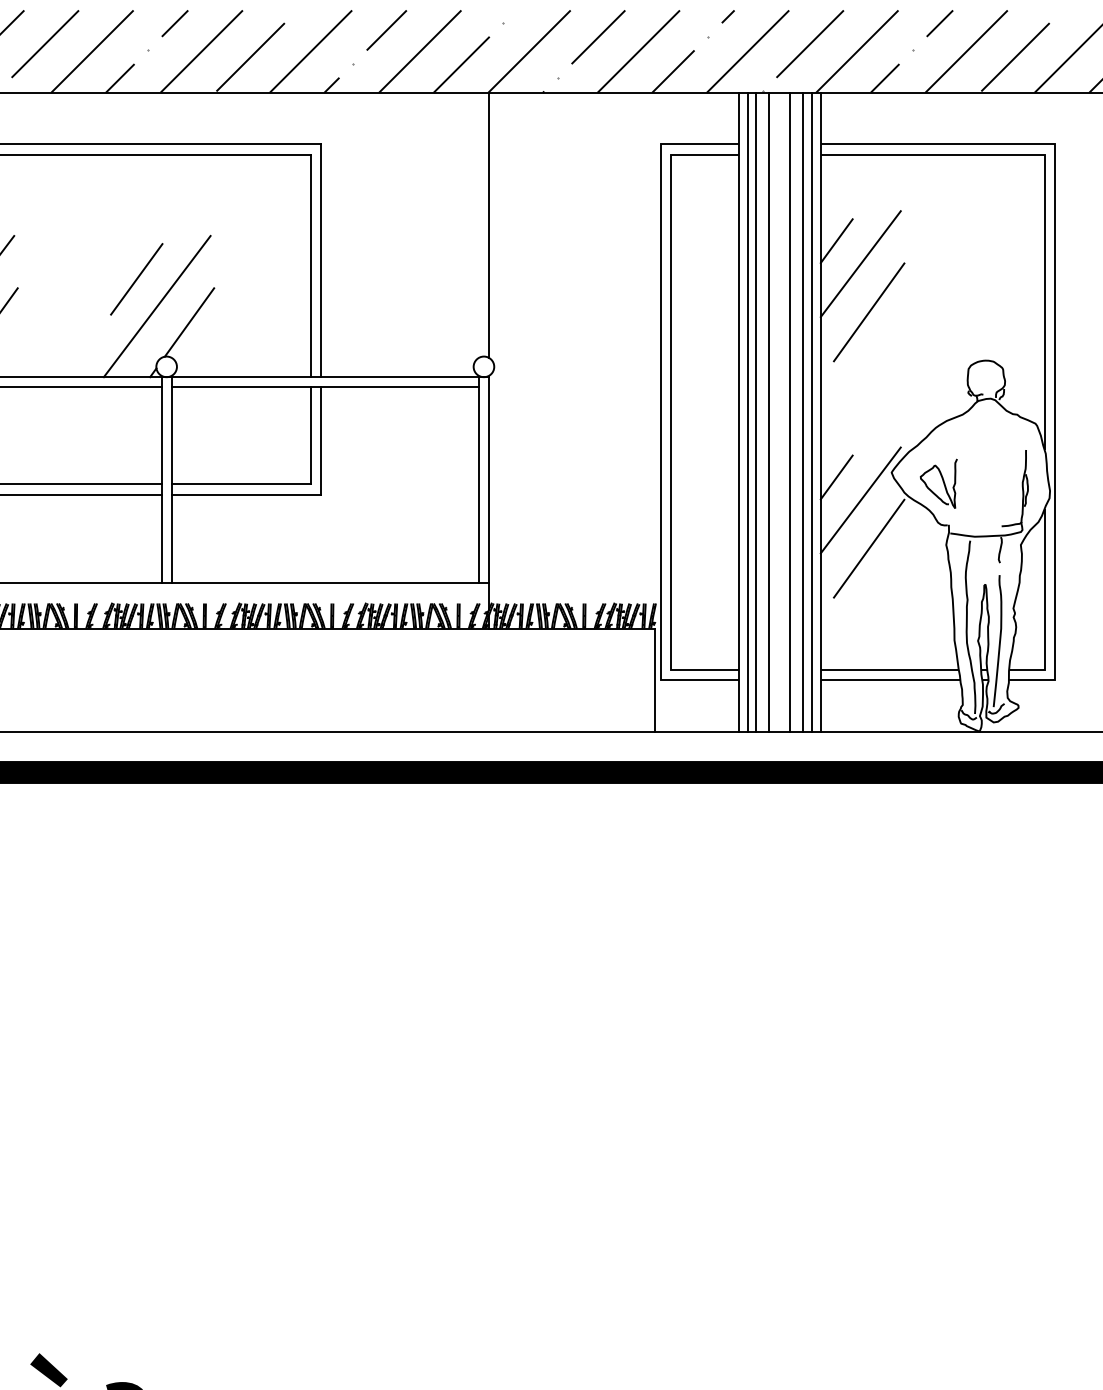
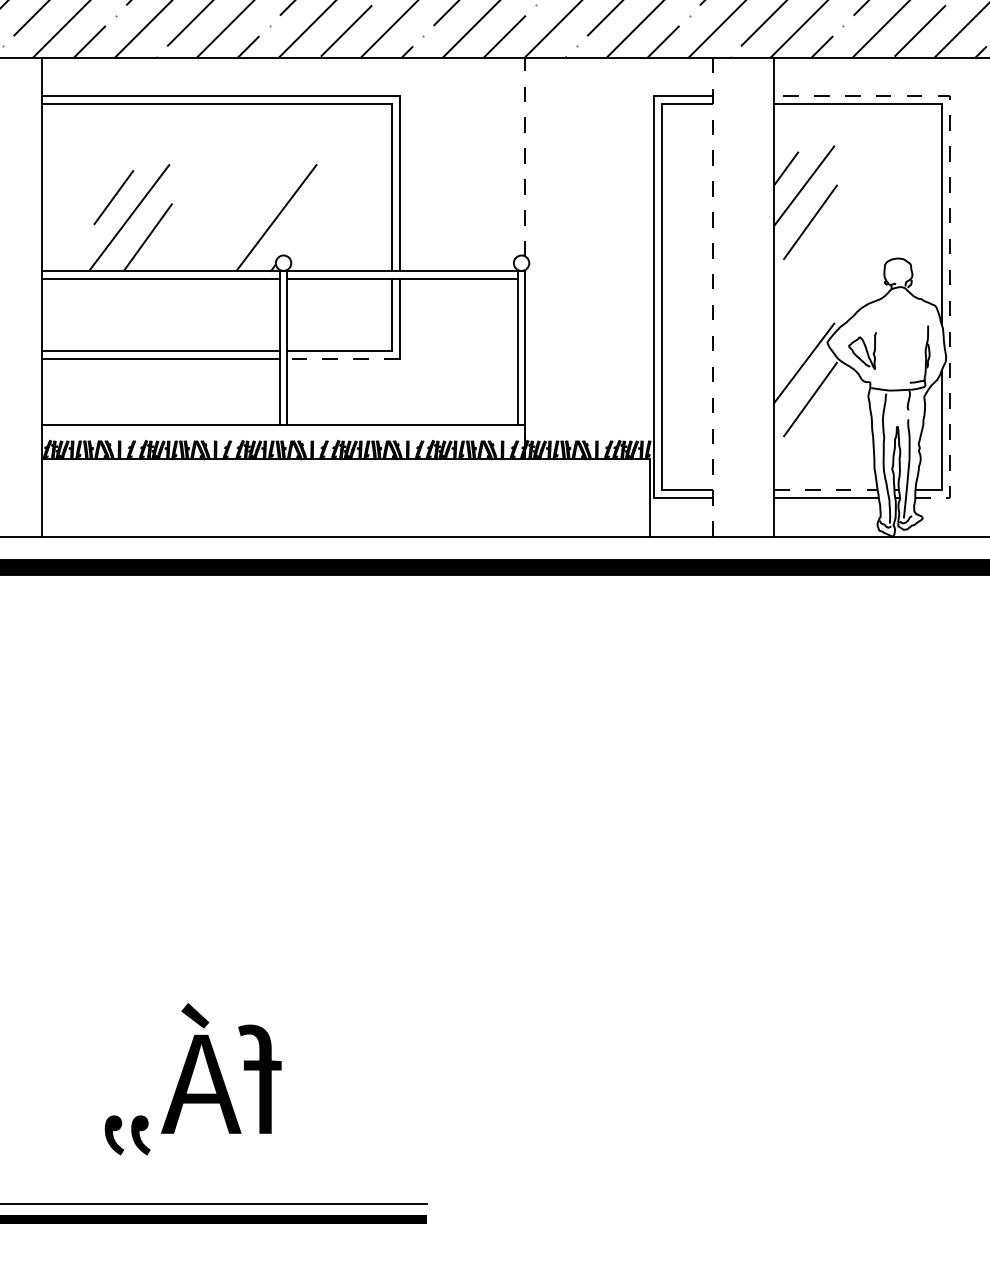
line: (489, 224) -> (525, 156), solid -> dashed
line: (135, 279) -> (260, 197), removed
line: (1054, 317) -> (949, 226), solid -> dashed
line: (189, 321) -> (300, 229), removed
line: (747, 411) -> (719, 296), removed
line: (755, 411) -> (725, 296), removed
line: (769, 411) -> (735, 296), removed
line: (790, 411) -> (751, 296), removed
line: (803, 411) -> (761, 296), removed
line: (811, 411) -> (767, 296), removed
line: (738, 412) -> (712, 297), solid -> dashed
line: (837, 476) -> (786, 345), removed
line: (246, 495) -> (343, 359), solid -> dashed
line: (889, 669) -> (825, 490), solid -> dashed

